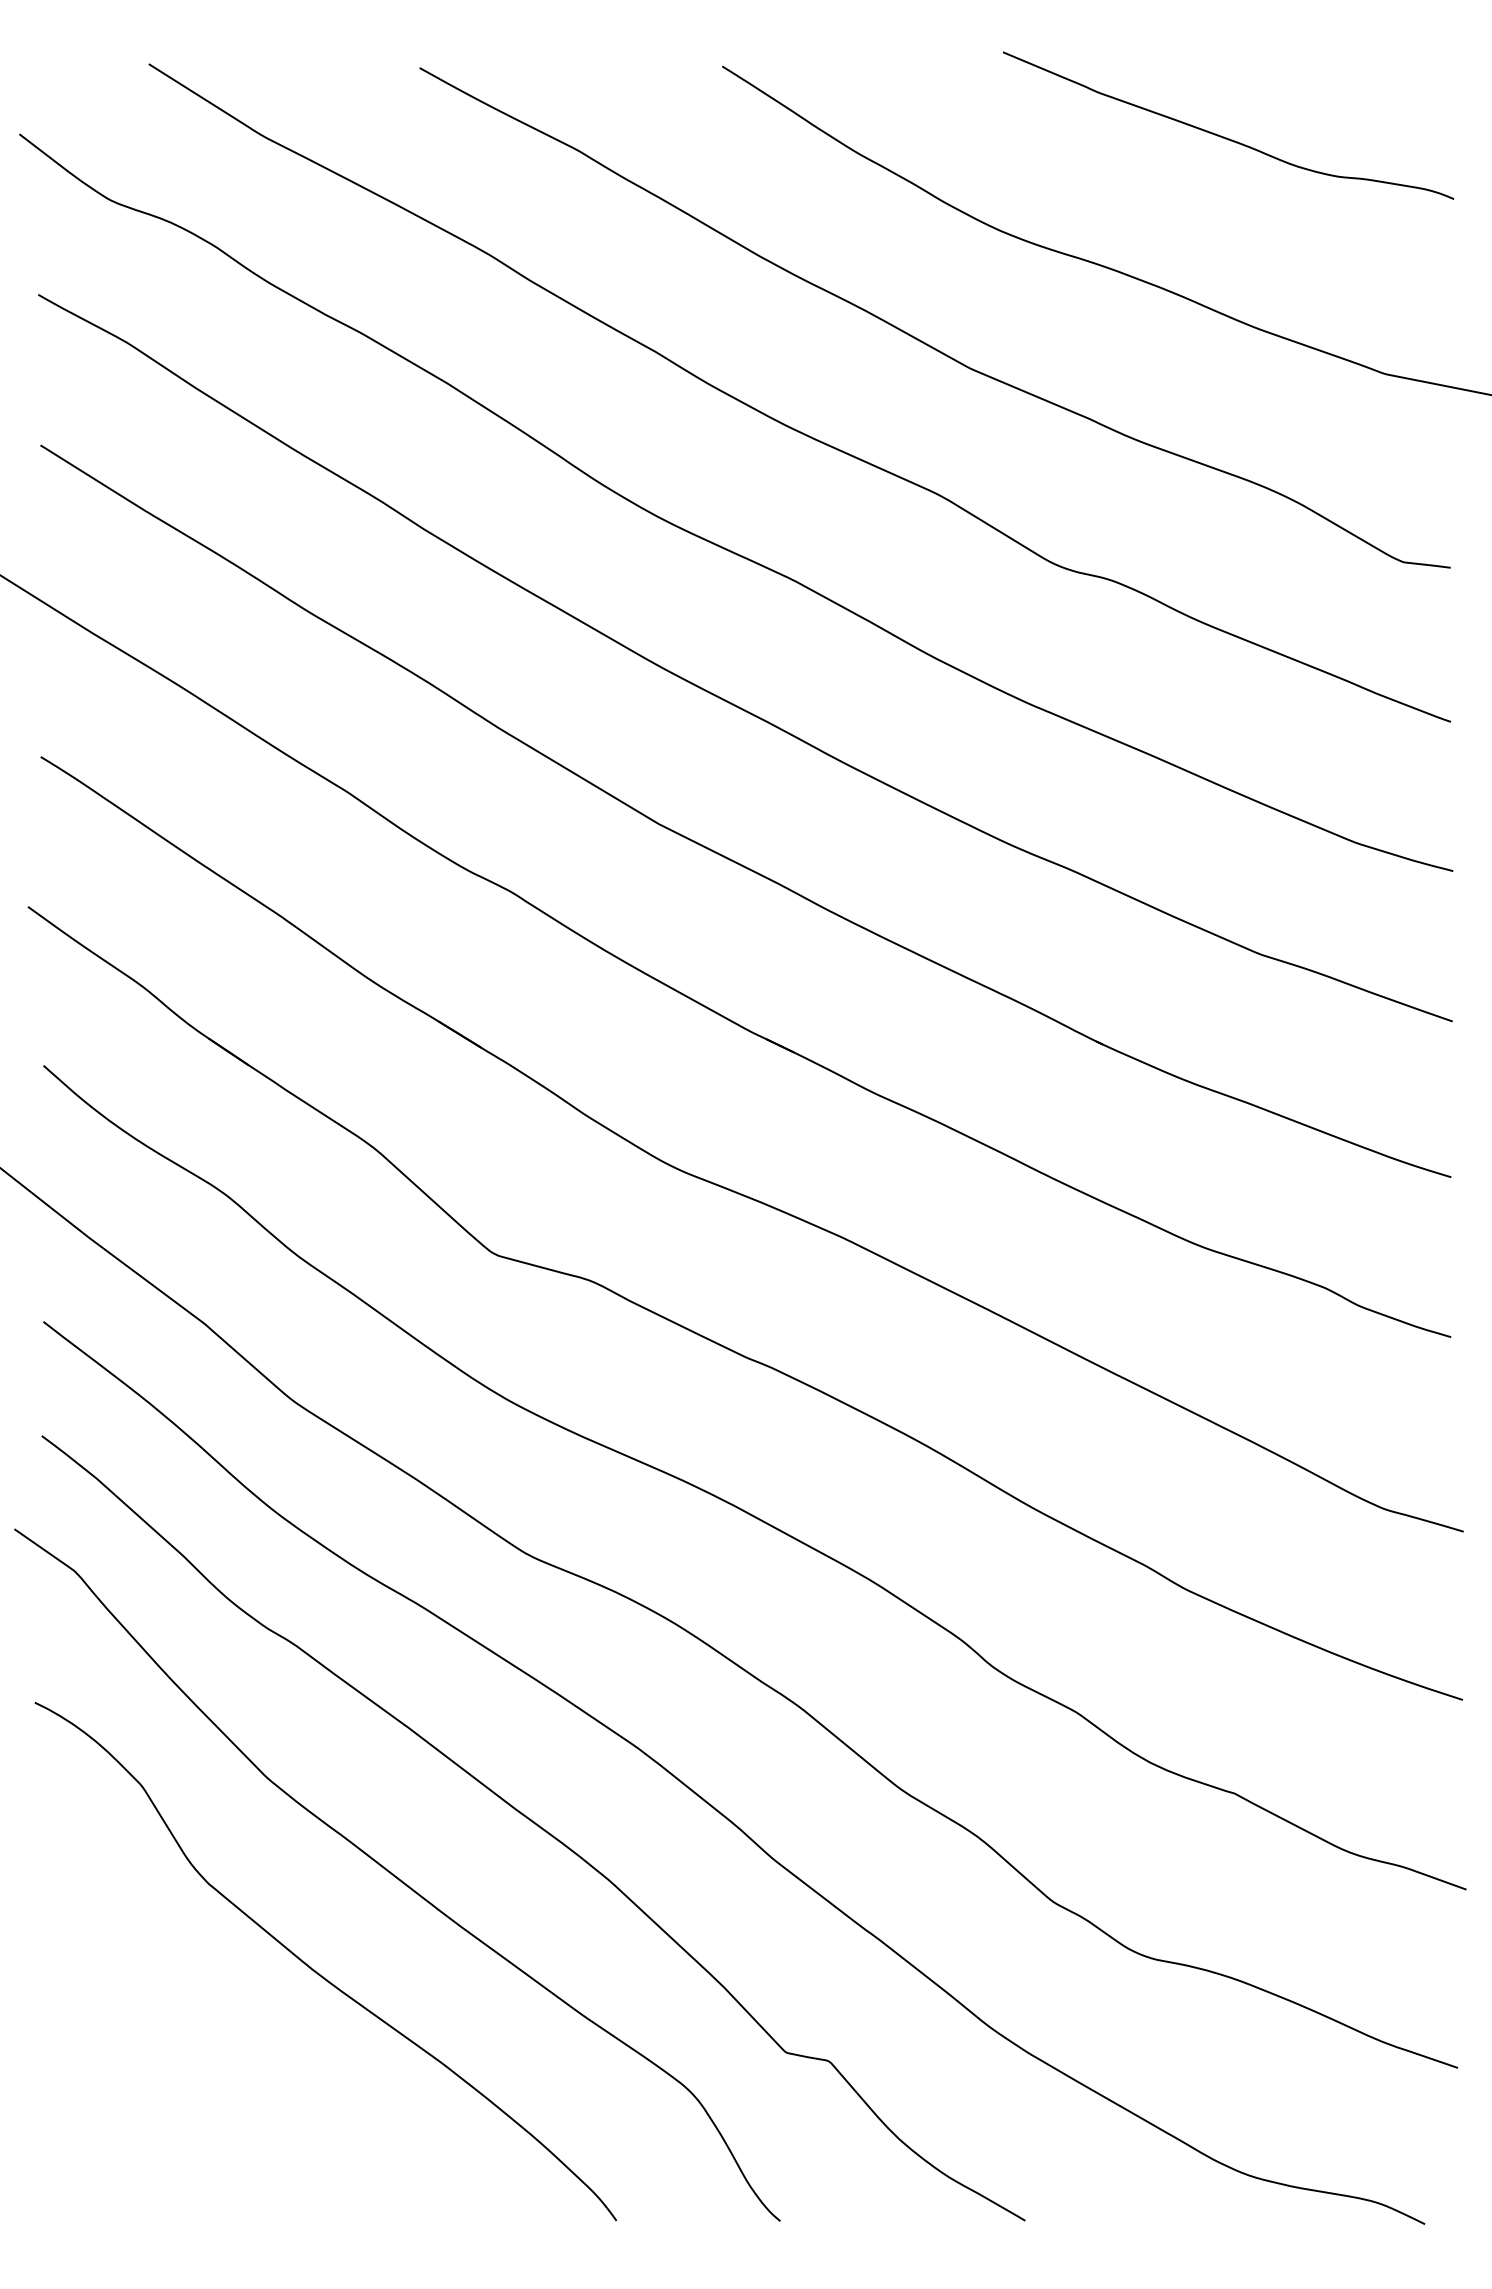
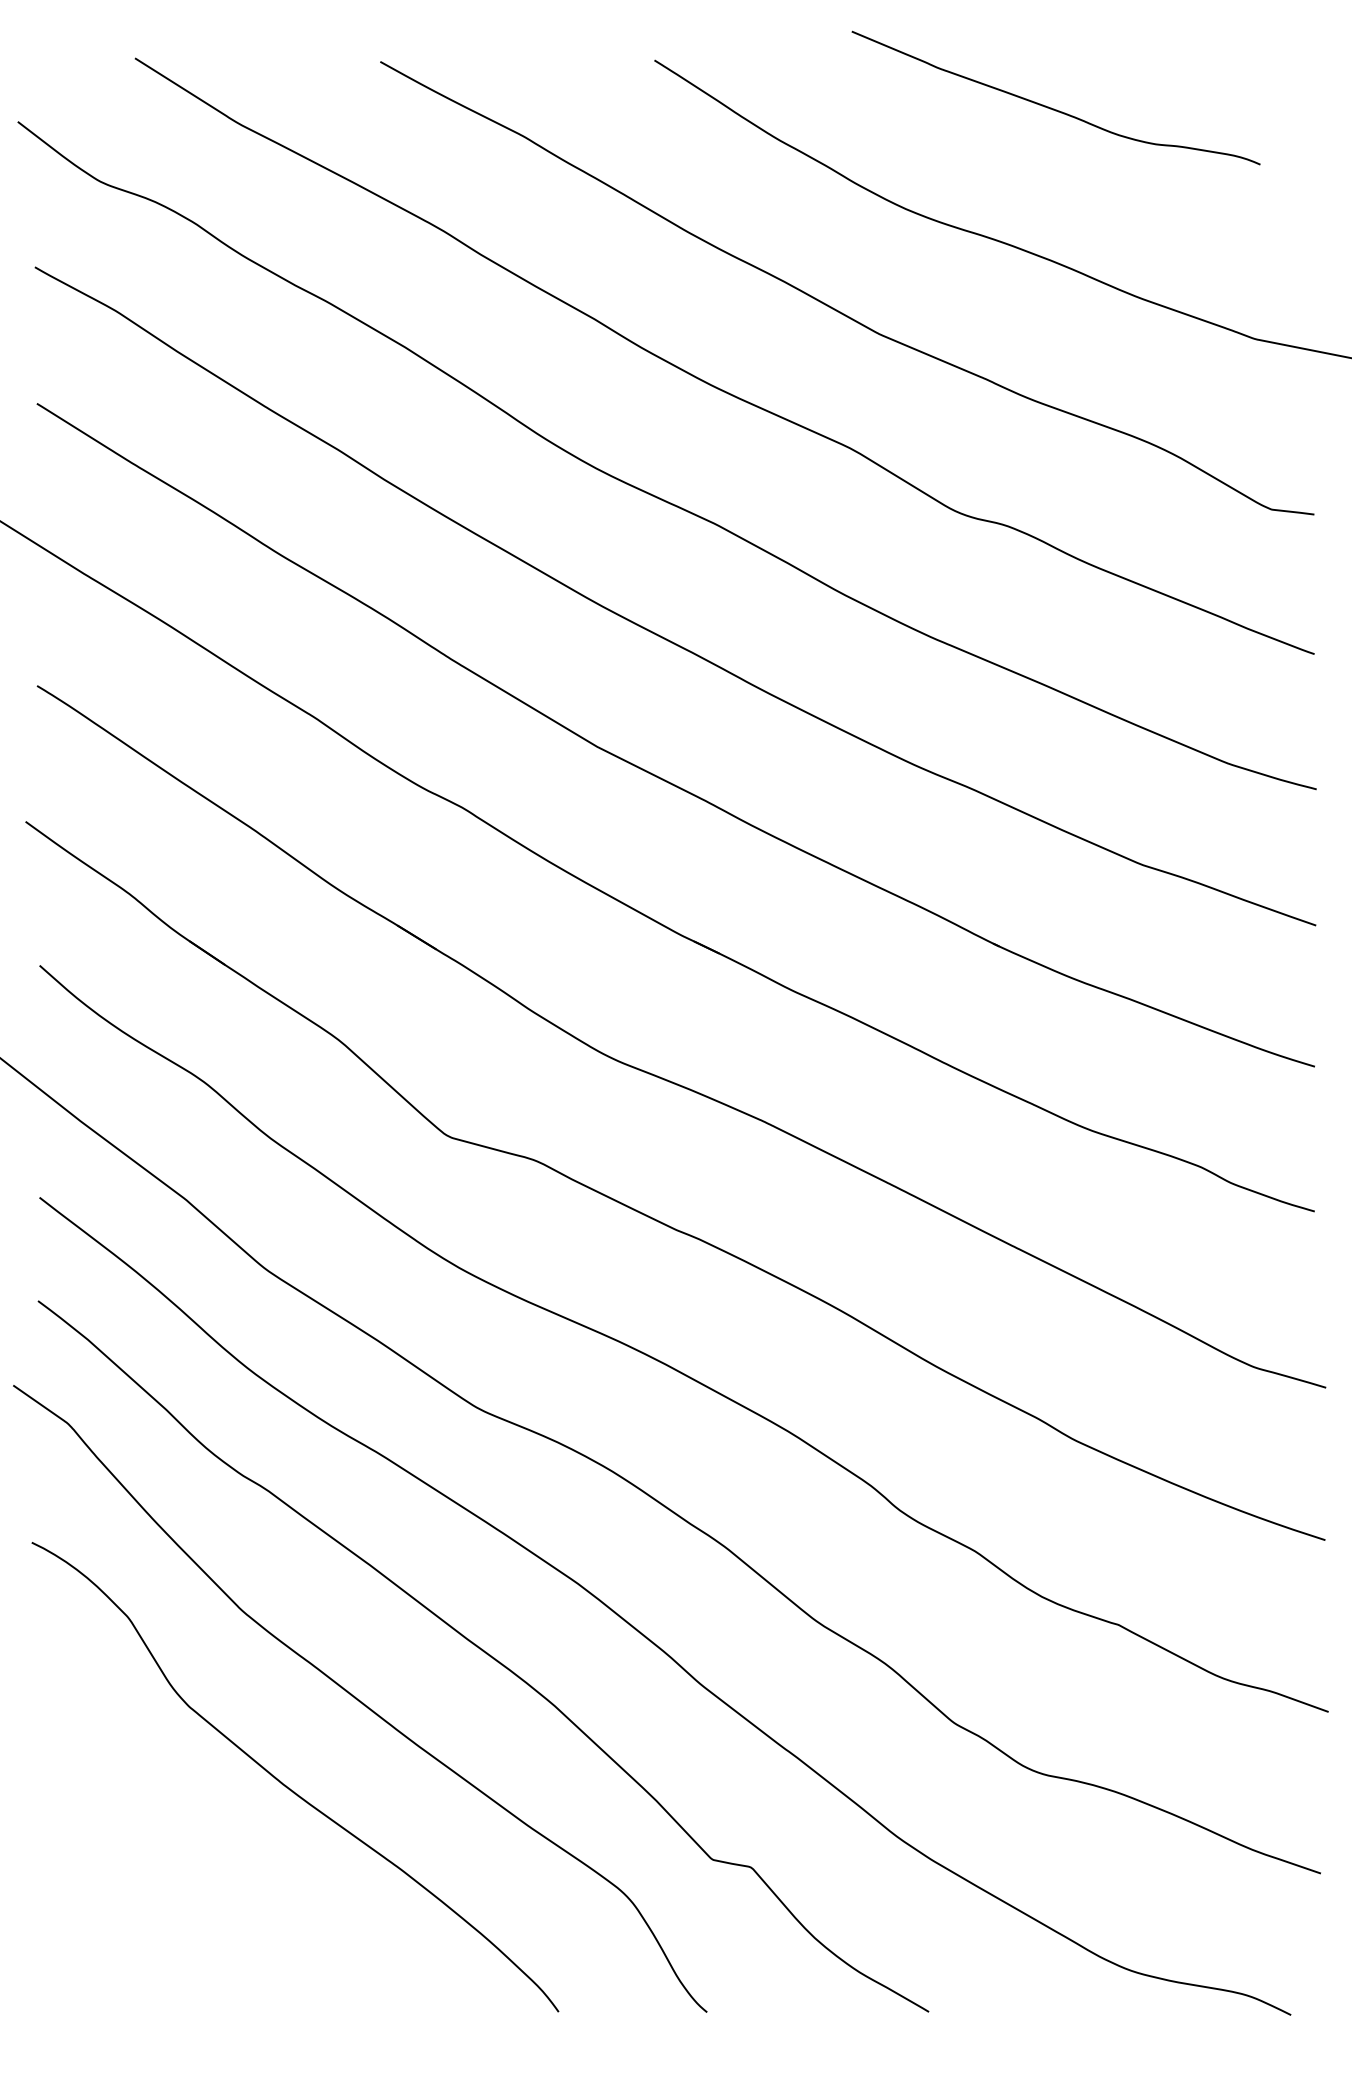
curve: (1223, 136) -> (1051, 107), moved

